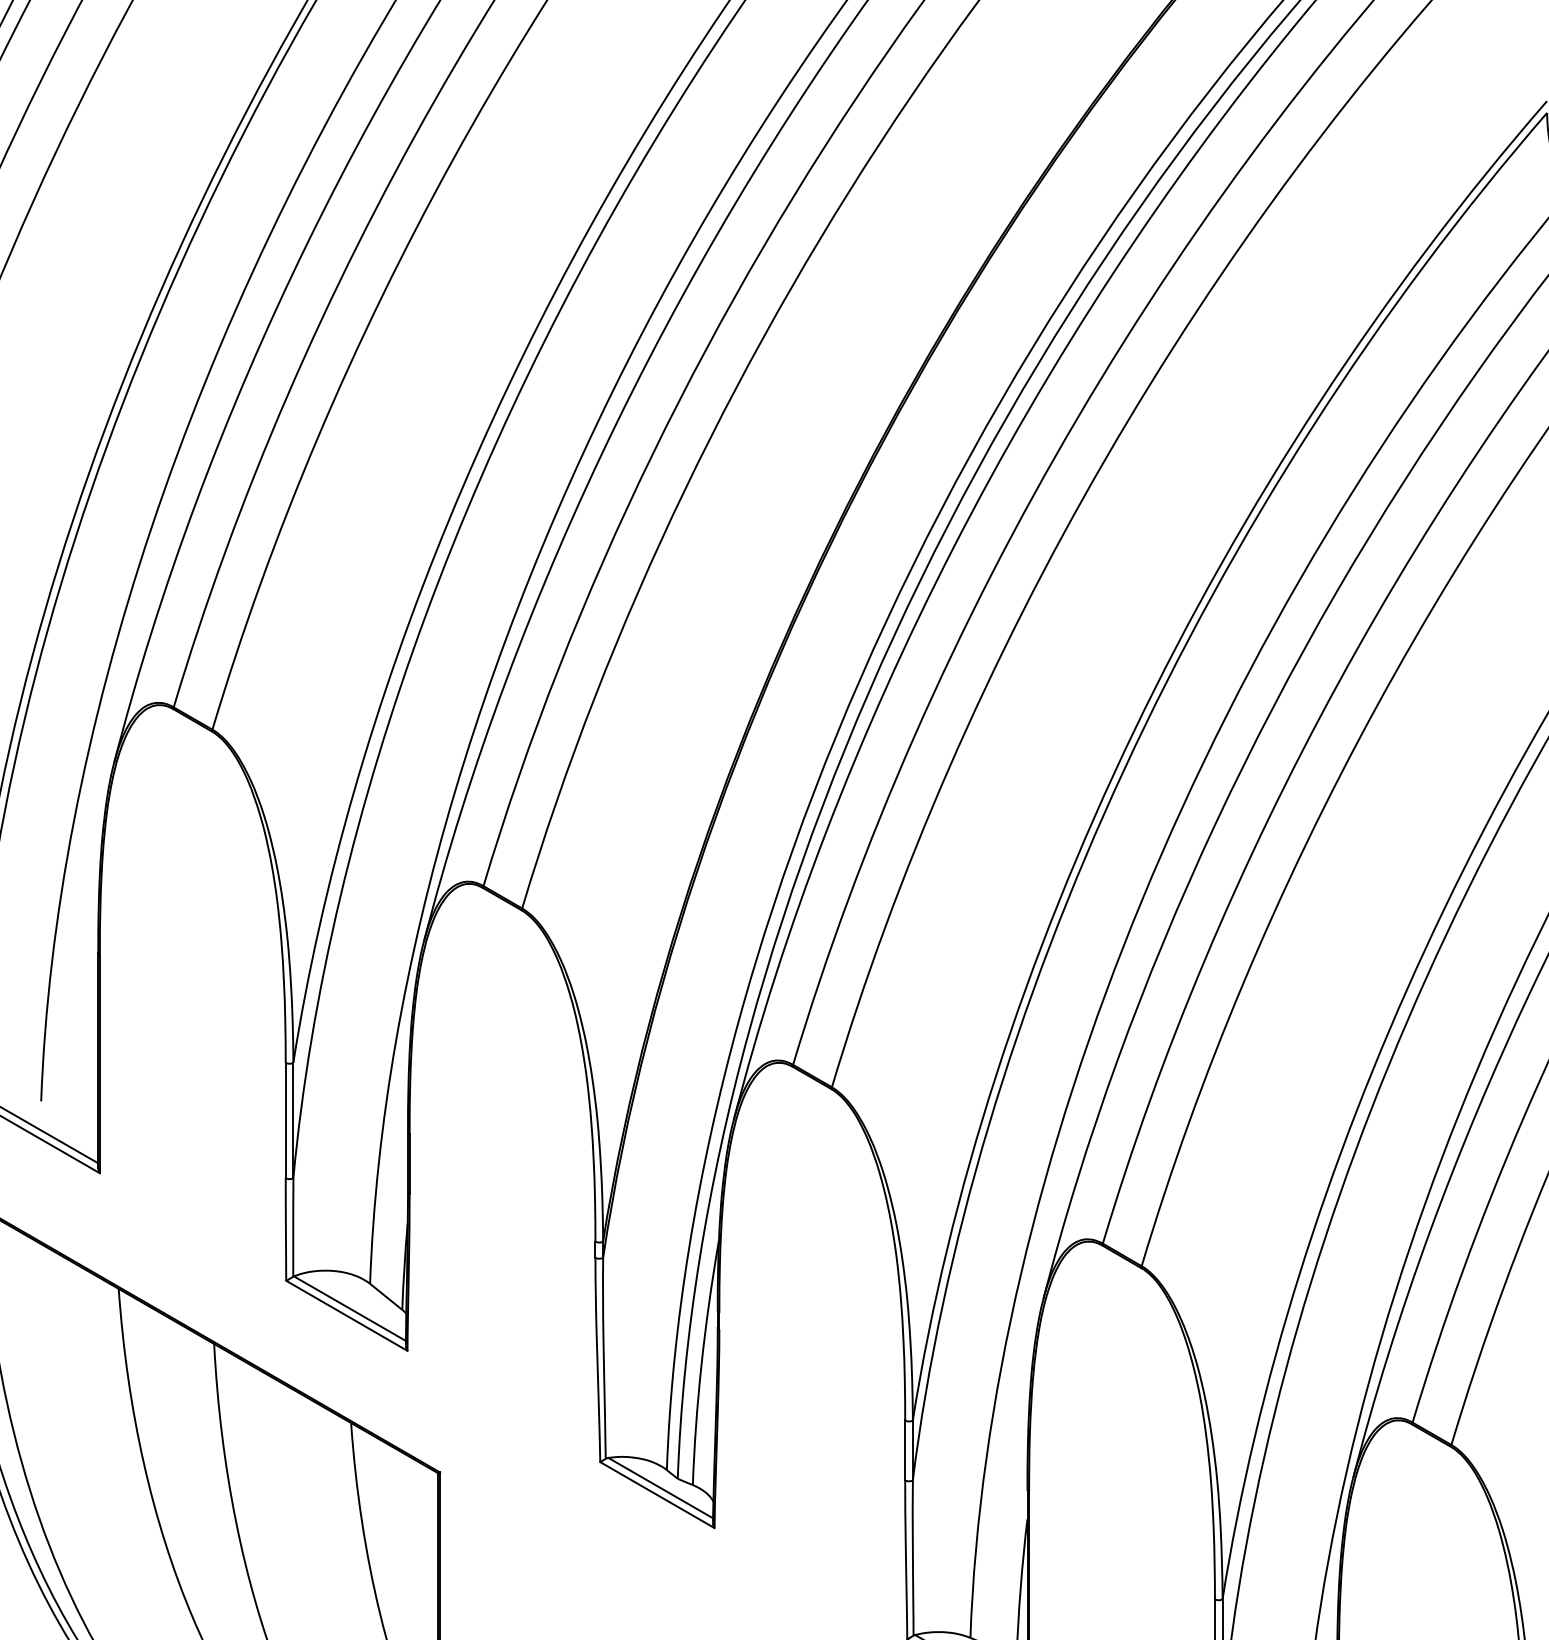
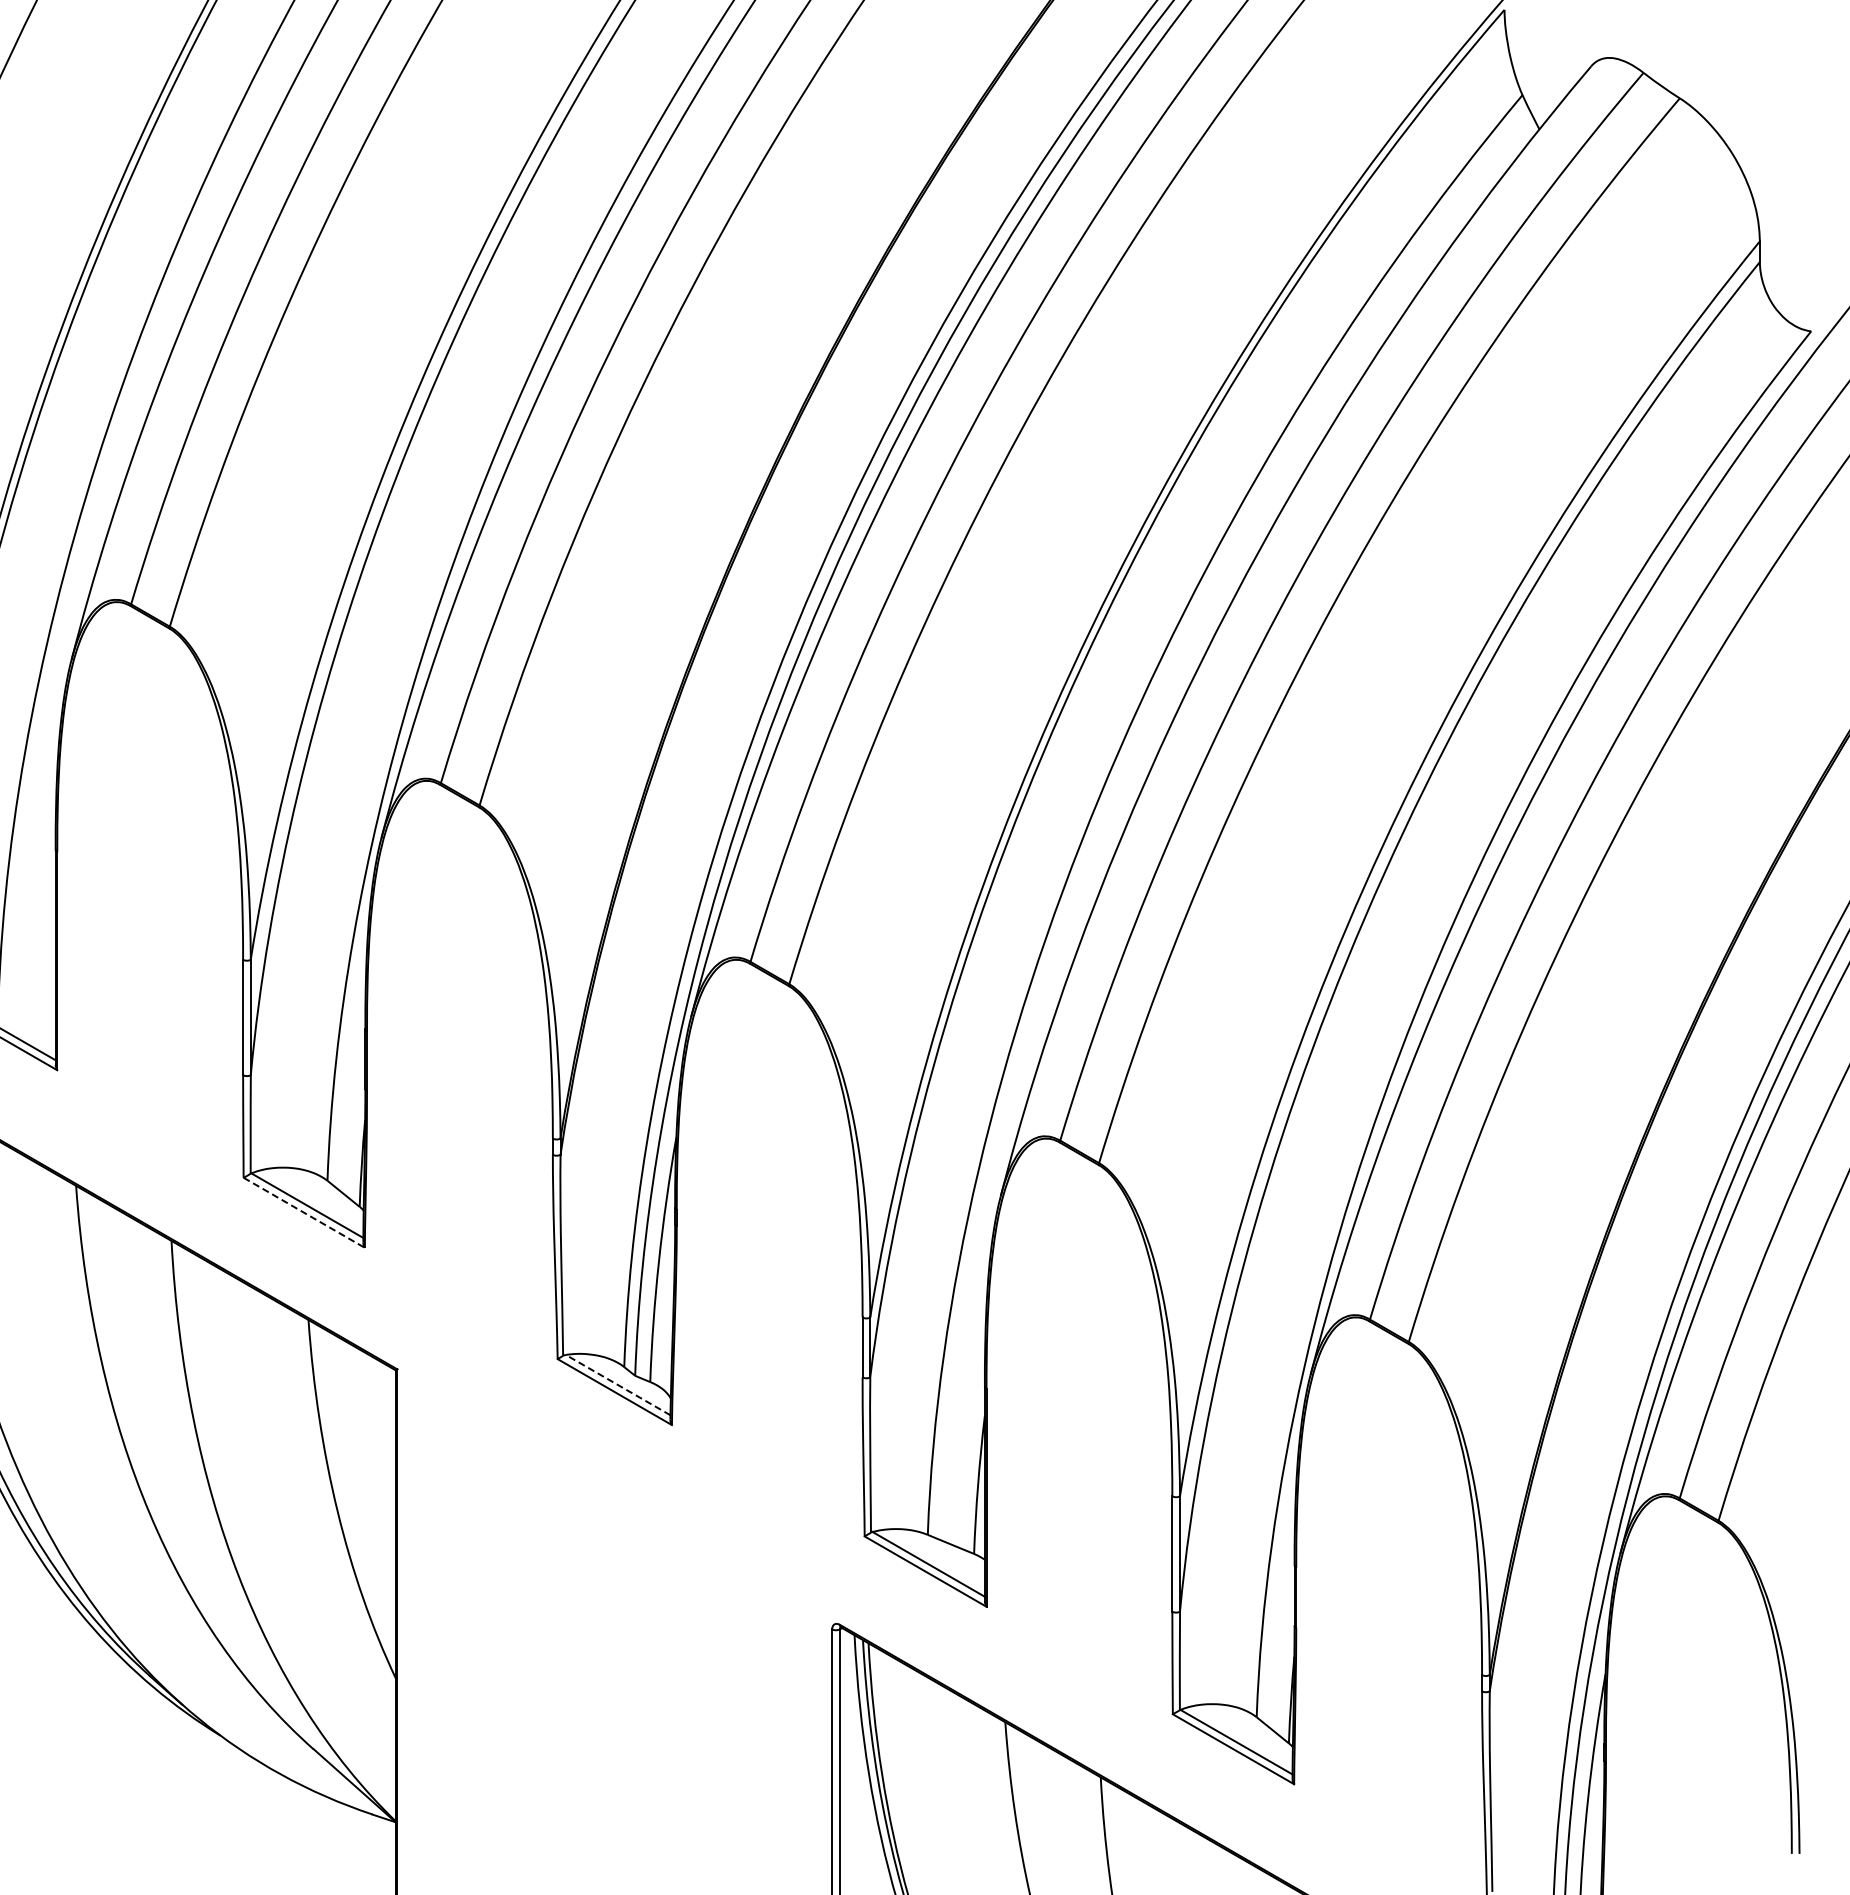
line: (347, 1316) -> (304, 1213), solid -> dashed
line: (660, 1487) -> (617, 1384), solid -> dashed

